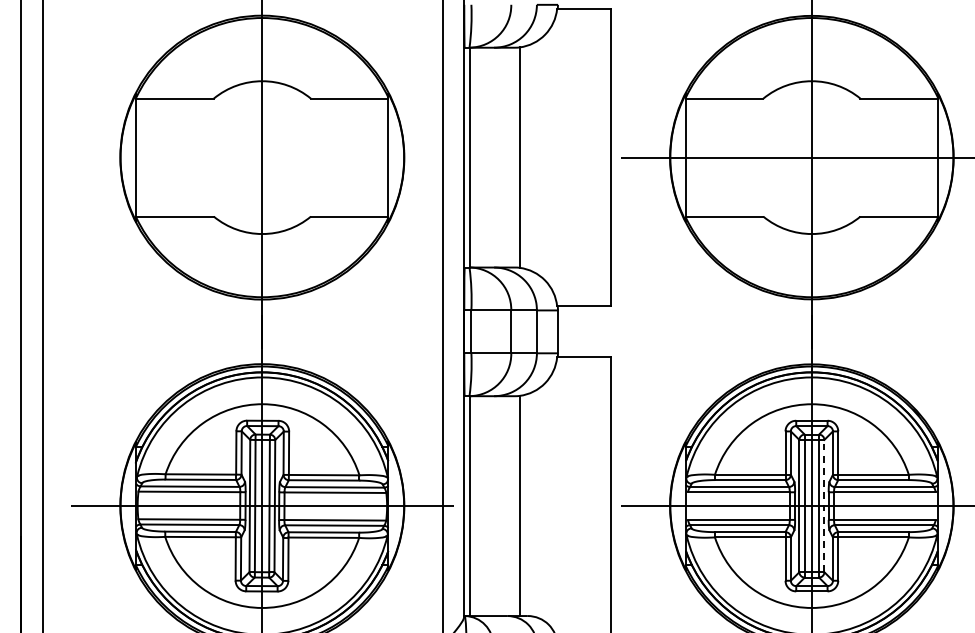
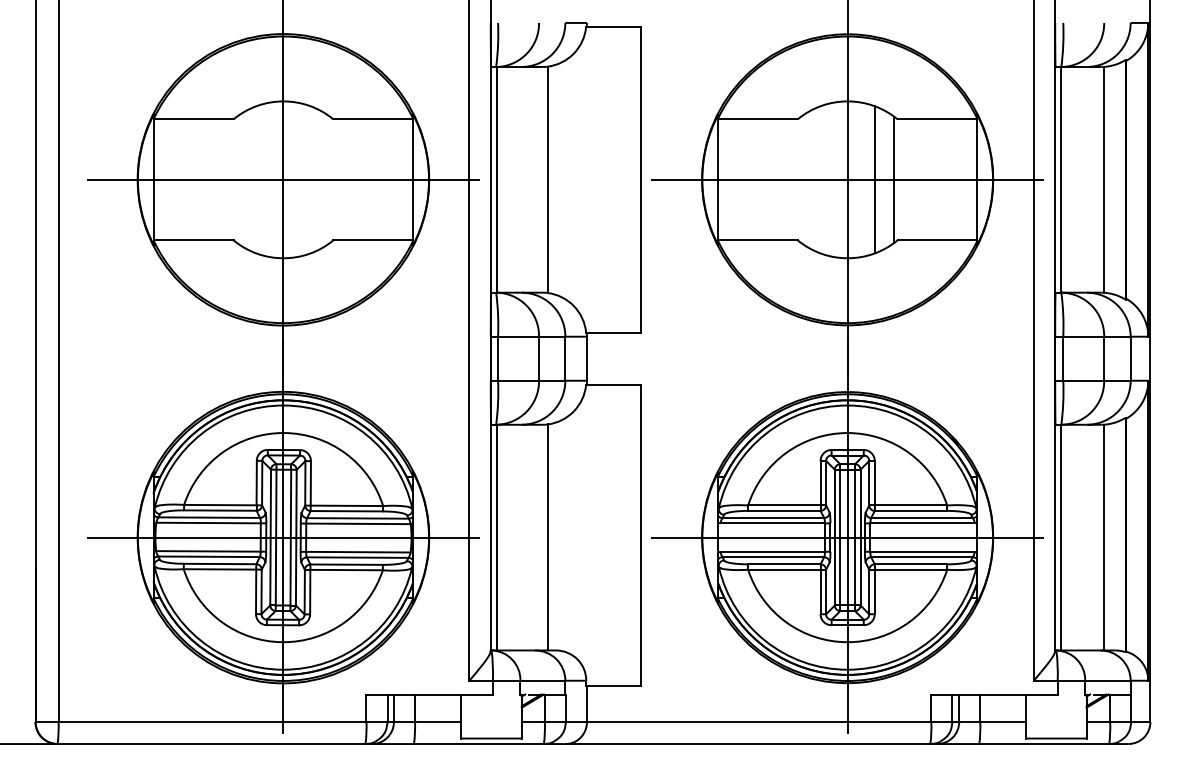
line: (262, 157) -> (283, 179), added
line: (838, 157) -> (875, 179), added
line: (857, 157) -> (894, 179), added
line: (824, 505) -> (860, 537), dashed -> solid

